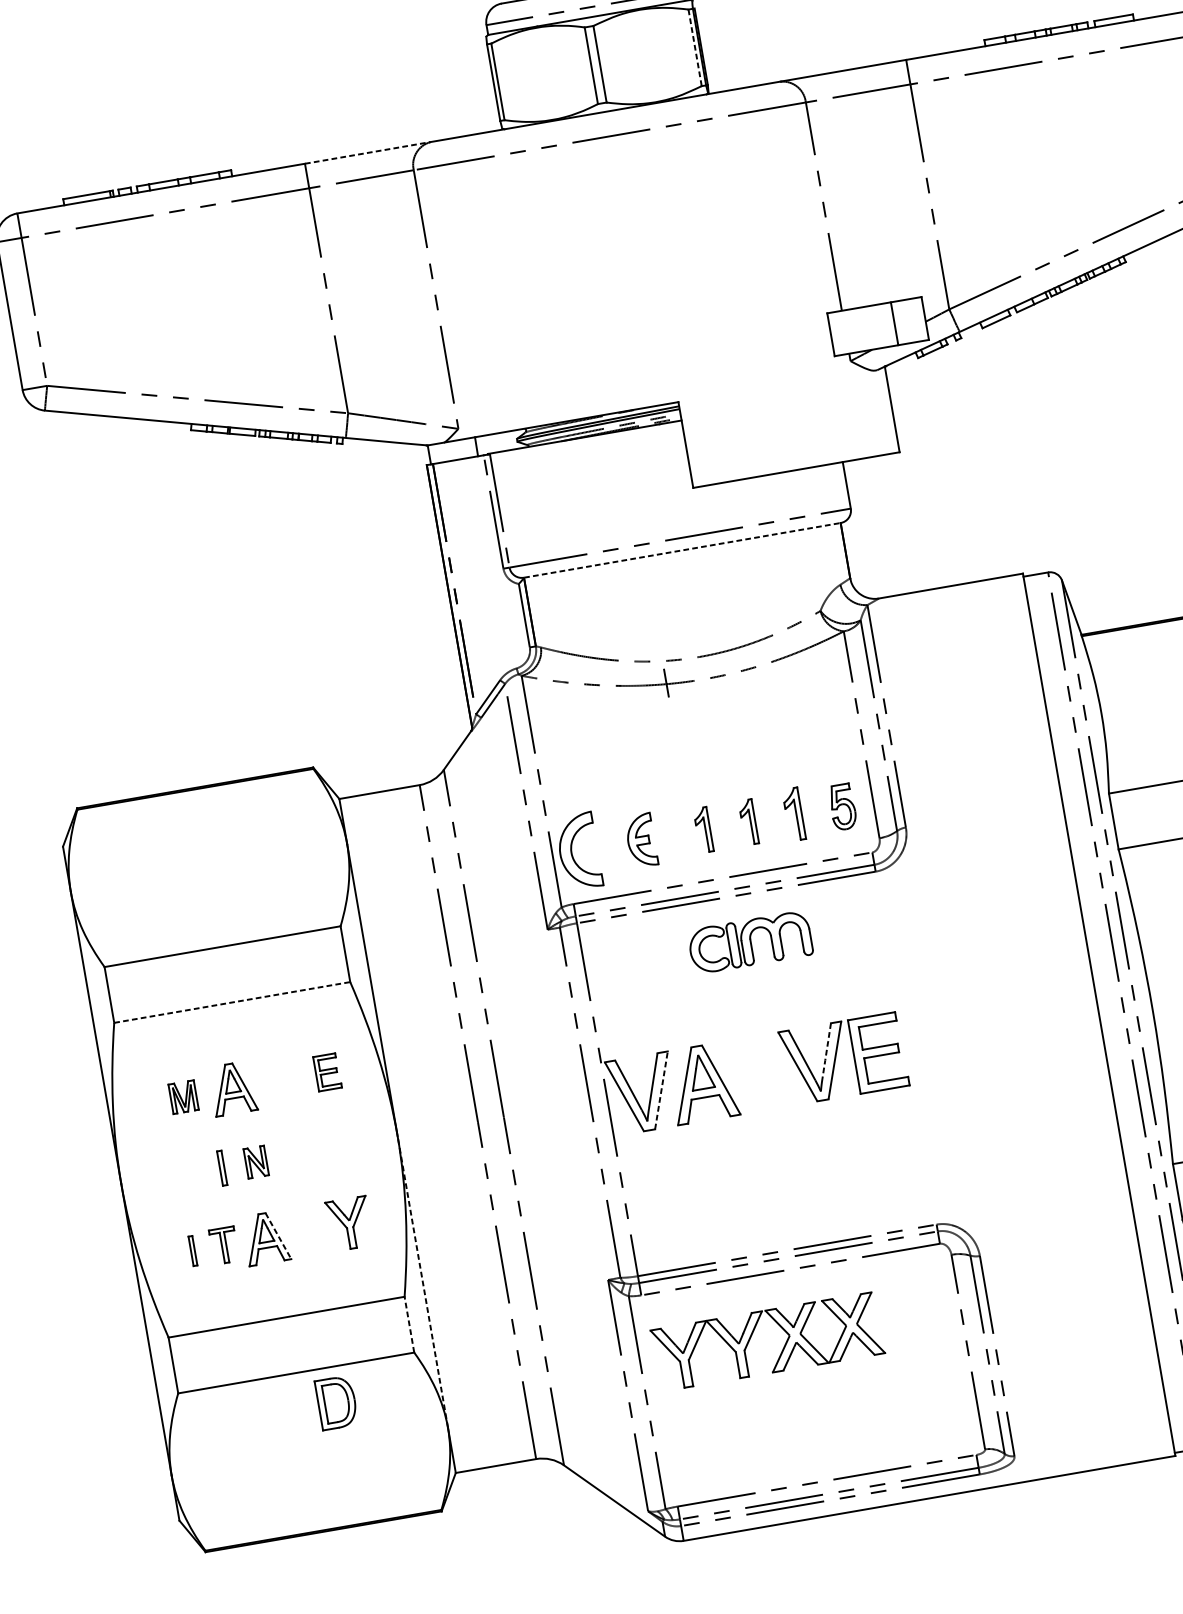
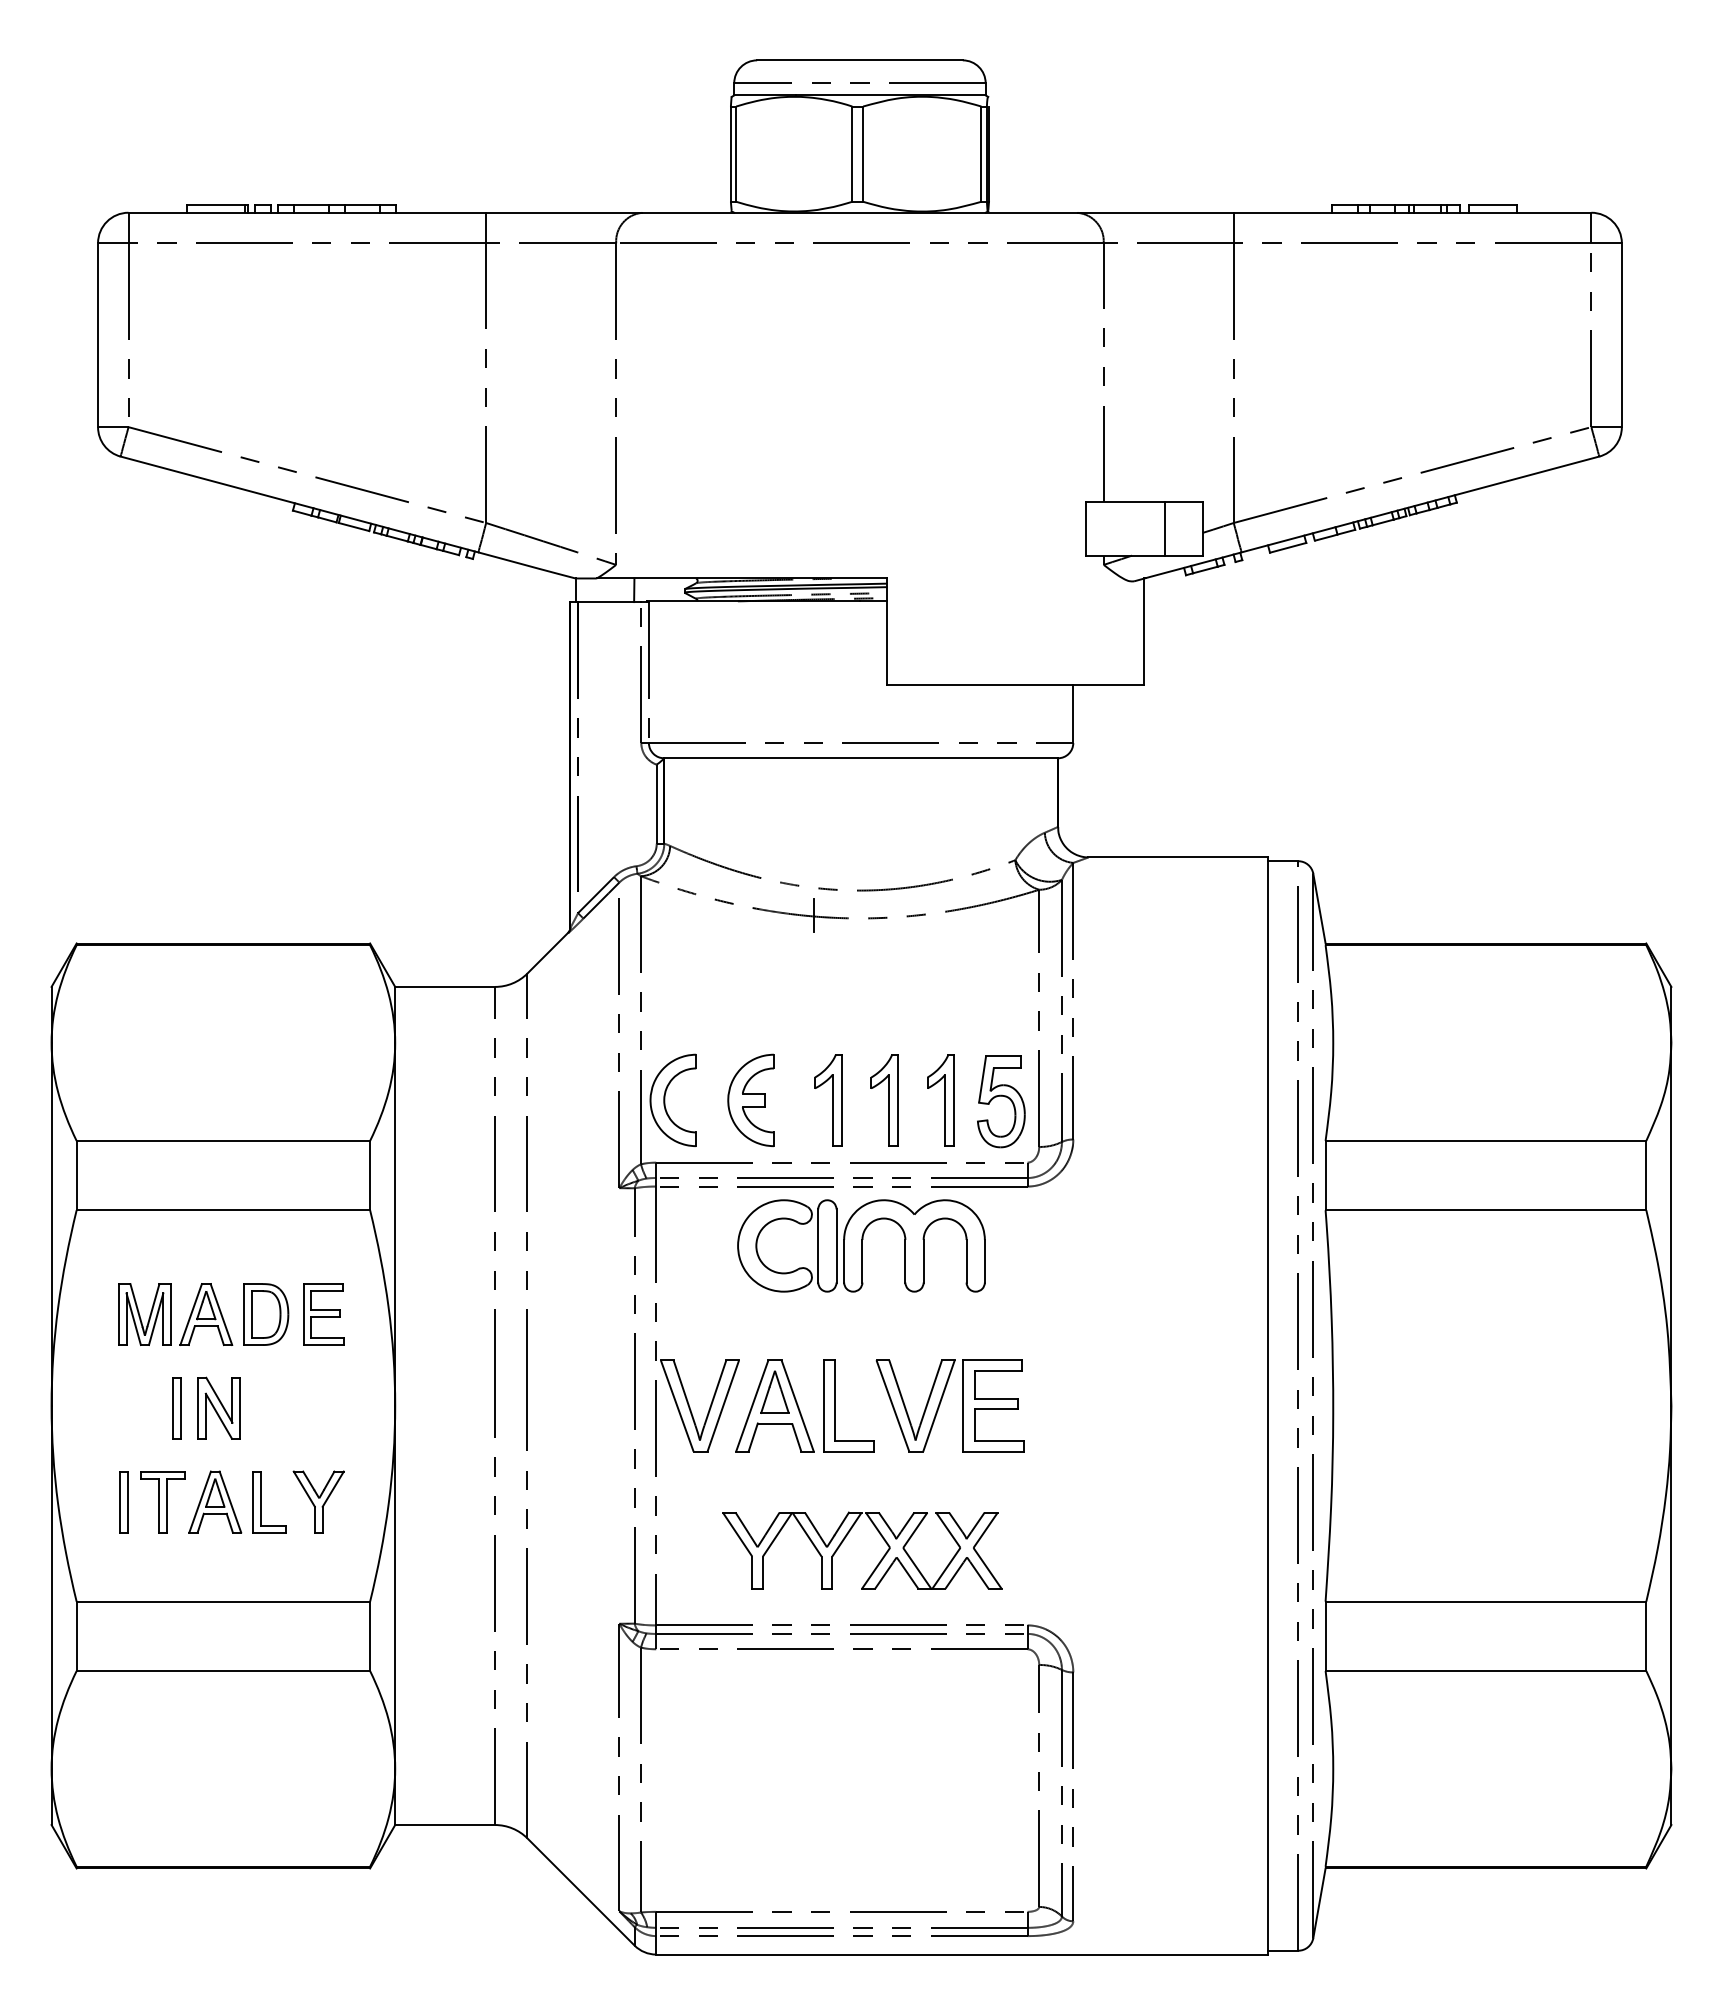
line: (695, 48) -> (981, 154), dashed -> solid
line: (367, 152) -> (564, 212), dashed -> solid
line: (682, 550) -> (861, 758), dashed -> solid
part: (842, 806) -> (1001, 1101), size x1.67
part: (793, 814) -> (940, 1100), size x1.43
part: (748, 822) -> (884, 1100), size x1.67
part: (703, 830) -> (828, 1100), size x1.67
part: (640, 840) -> (750, 1099), size x1.43
part: (750, 942) -> (861, 1245), size x1.67
line: (232, 1002) -> (223, 1210), dashed -> solid
line: (826, 1051) -> (930, 1393), dashed -> solid
part: (327, 1072) -> (323, 1314), size x1.43
part: (751, 1074) -> (835, 1405), added
line: (661, 1089) -> (723, 1405), dashed -> solid
part: (183, 1097) -> (144, 1314), size x1.67
part: (255, 1161) -> (218, 1407), size x1.67
part: (222, 1168) -> (176, 1408), size x1.43
part: (303, 1232) -> (261, 1502), added
line: (278, 1236) -> (230, 1502), dashed -> solid
part: (223, 1245) -> (162, 1502), size x1.43
part: (192, 1251) -> (123, 1502), size x1.67
line: (422, 1281) -> (395, 1586), dashed -> solid
line: (409, 1324) -> (370, 1636), dashed -> solid
part: (782, 1349) -> (878, 1562), moved
part: (337, 1402) -> (266, 1314), moved

